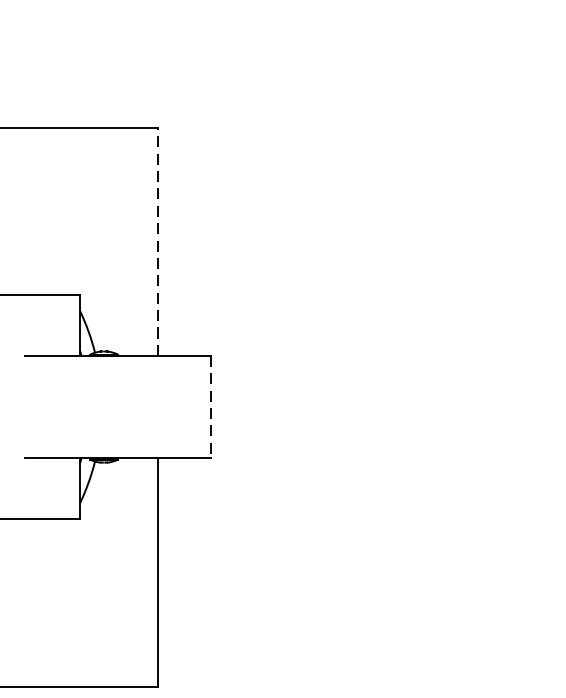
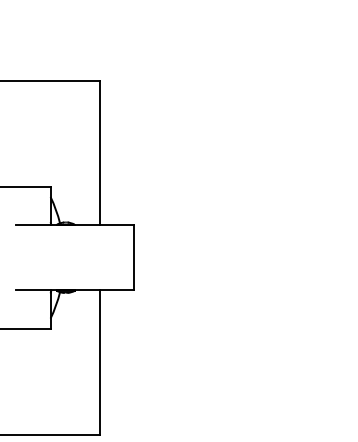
line: (157, 240) -> (99, 152), dashed -> solid
line: (211, 408) -> (133, 258), dashed -> solid

